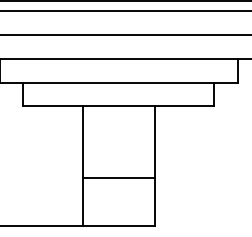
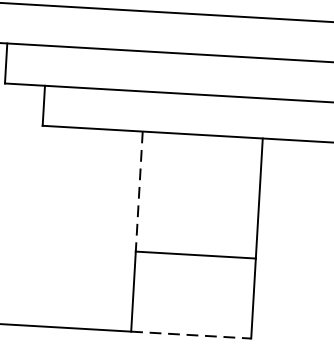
line: (82, 142) -> (138, 192), solid -> dashed
line: (118, 225) -> (190, 334), solid -> dashed

